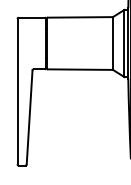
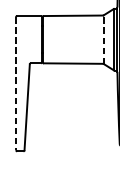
line: (113, 43) -> (103, 39), solid -> dashed
line: (17, 91) -> (16, 83), solid -> dashed

